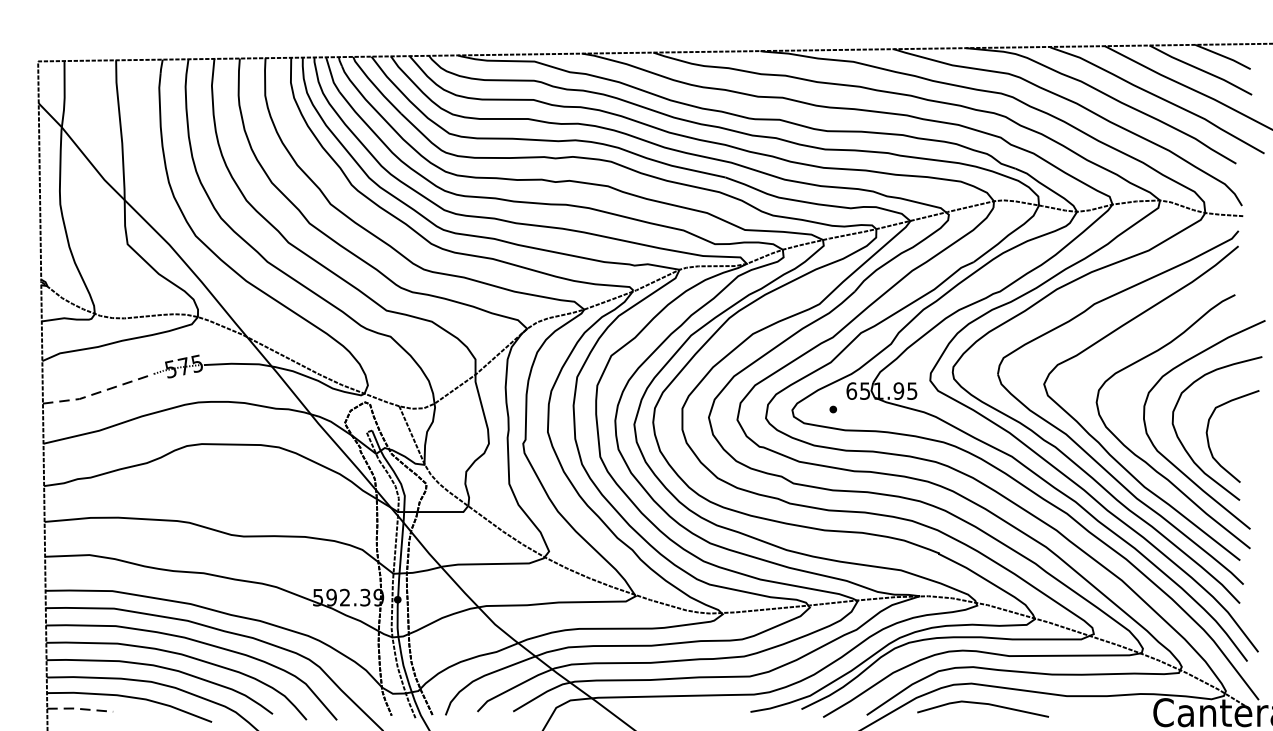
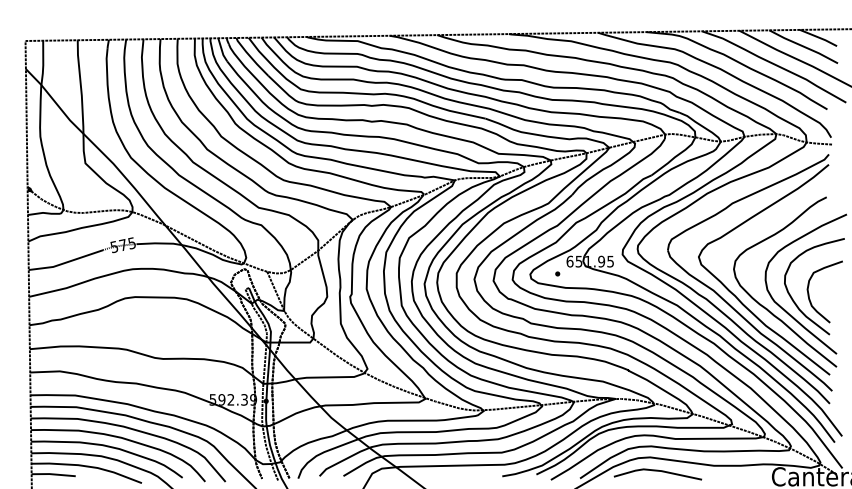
line: (99, 392) -> (66, 262), dashed -> solid
line: (79, 709) -> (53, 474), dashed -> solid

